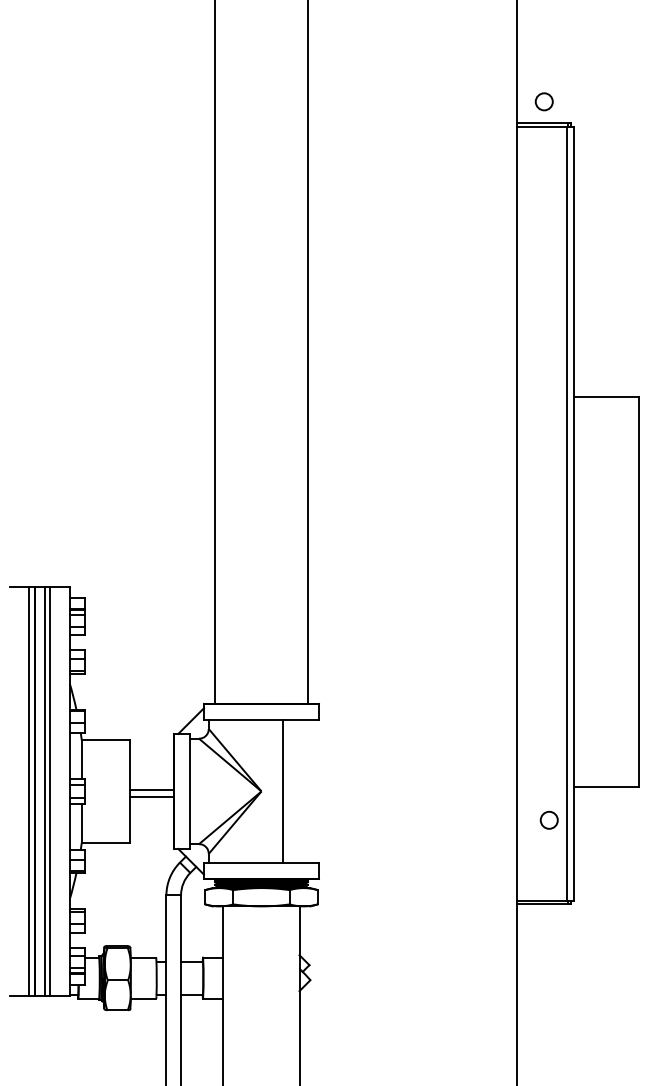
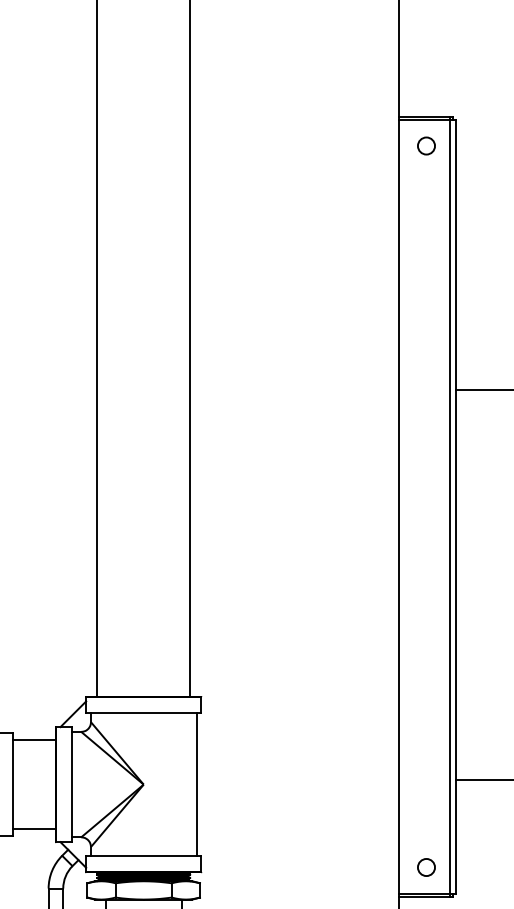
circle: (543, 101) -> (425, 145), moved
line: (151, 789) -> (33, 739), moved
line: (283, 791) -> (196, 784), moved
line: (151, 797) -> (33, 829), moved
circle: (548, 819) -> (425, 866), moved

